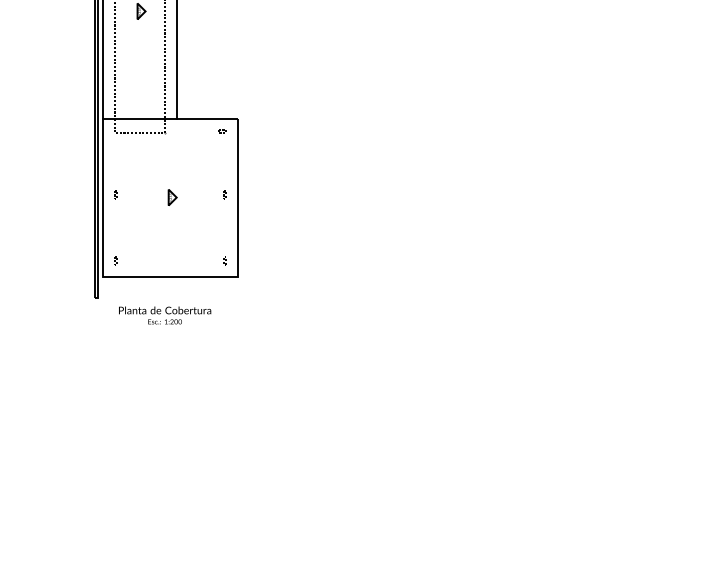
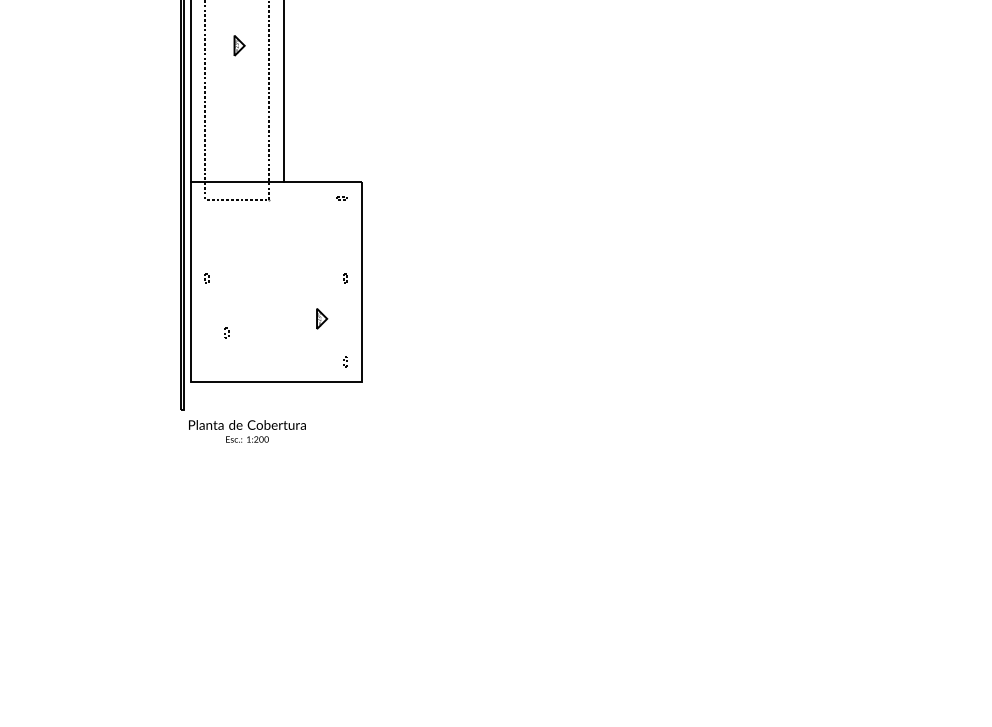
part: (173, 197) -> (322, 318), moved
part: (115, 260) -> (226, 332), moved
text: (165, 315) -> (247, 431), moved

